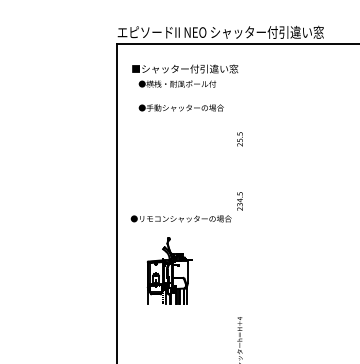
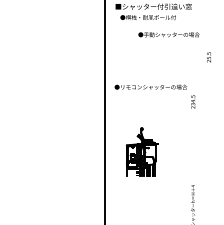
text: (180, 107) -> (168, 34), moved
text: (239, 139) -> (208, 57), moved
text: (180, 218) -> (150, 86), moved

